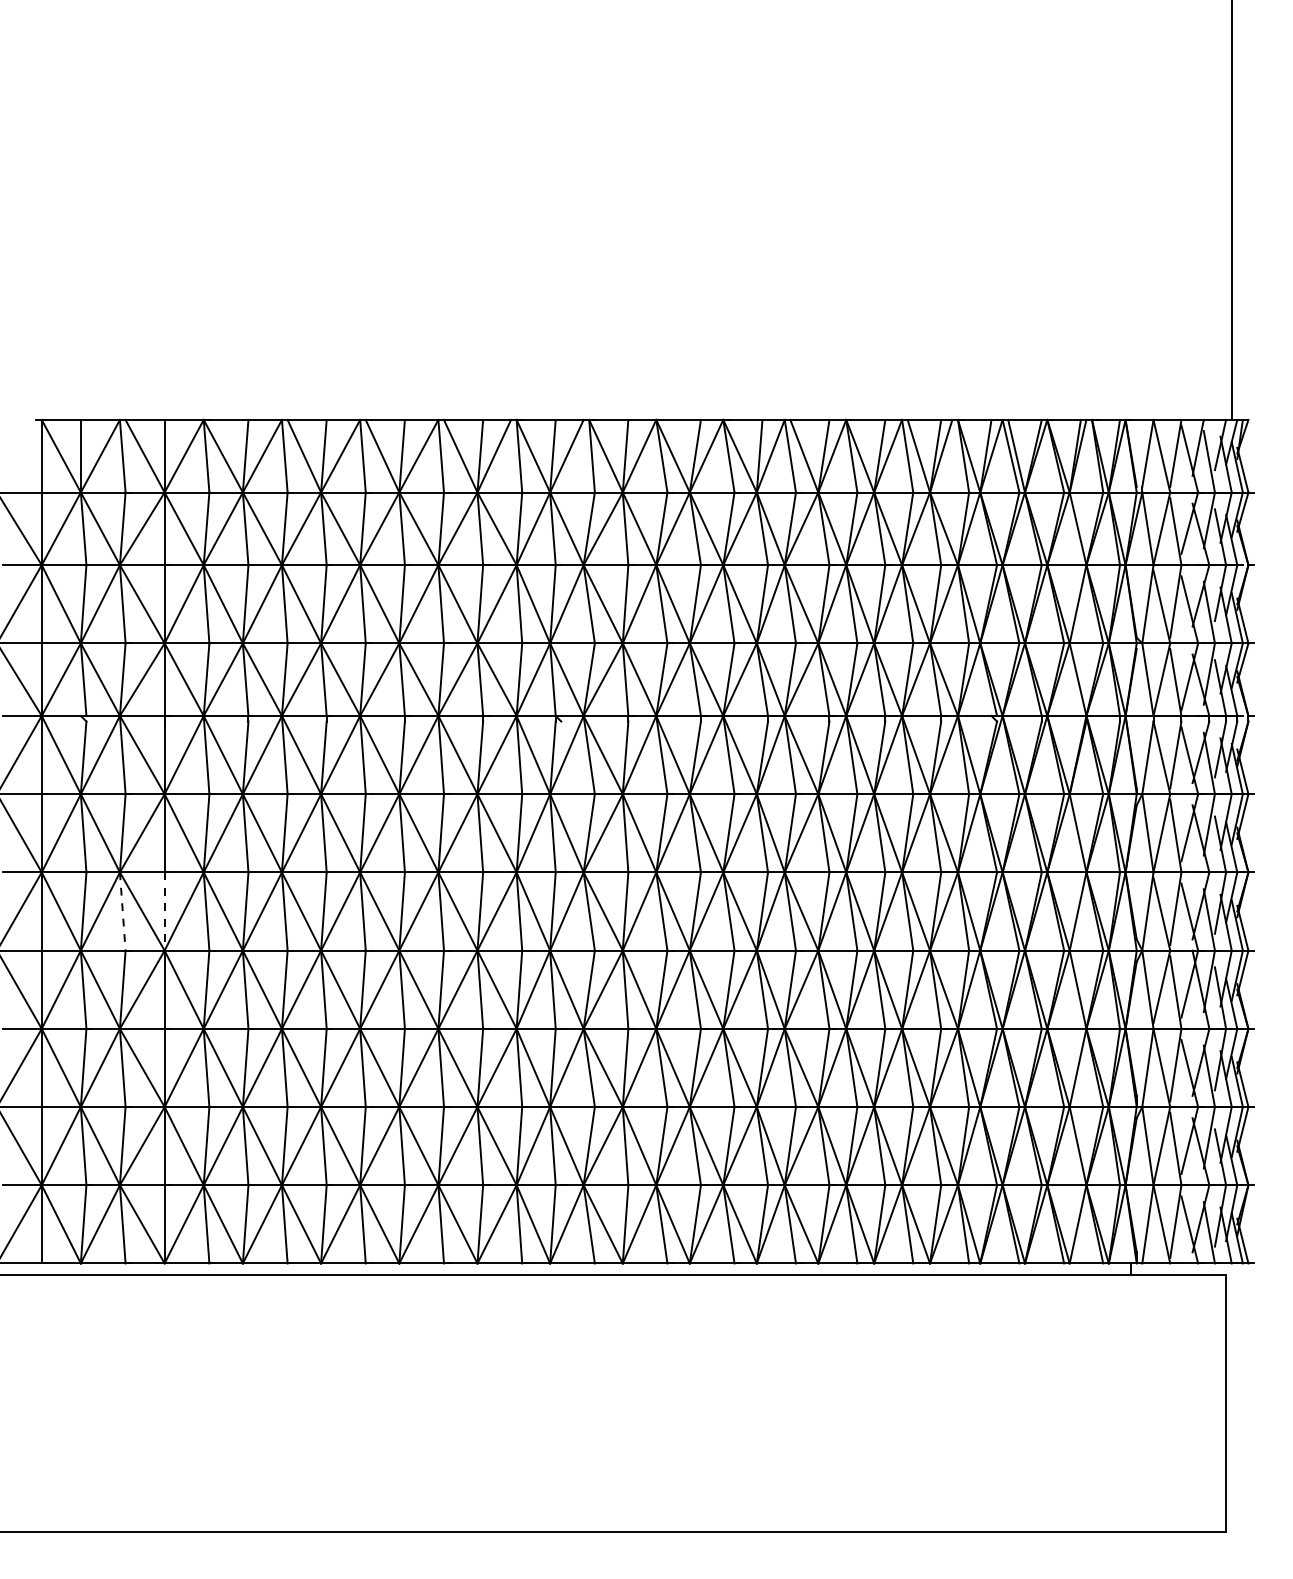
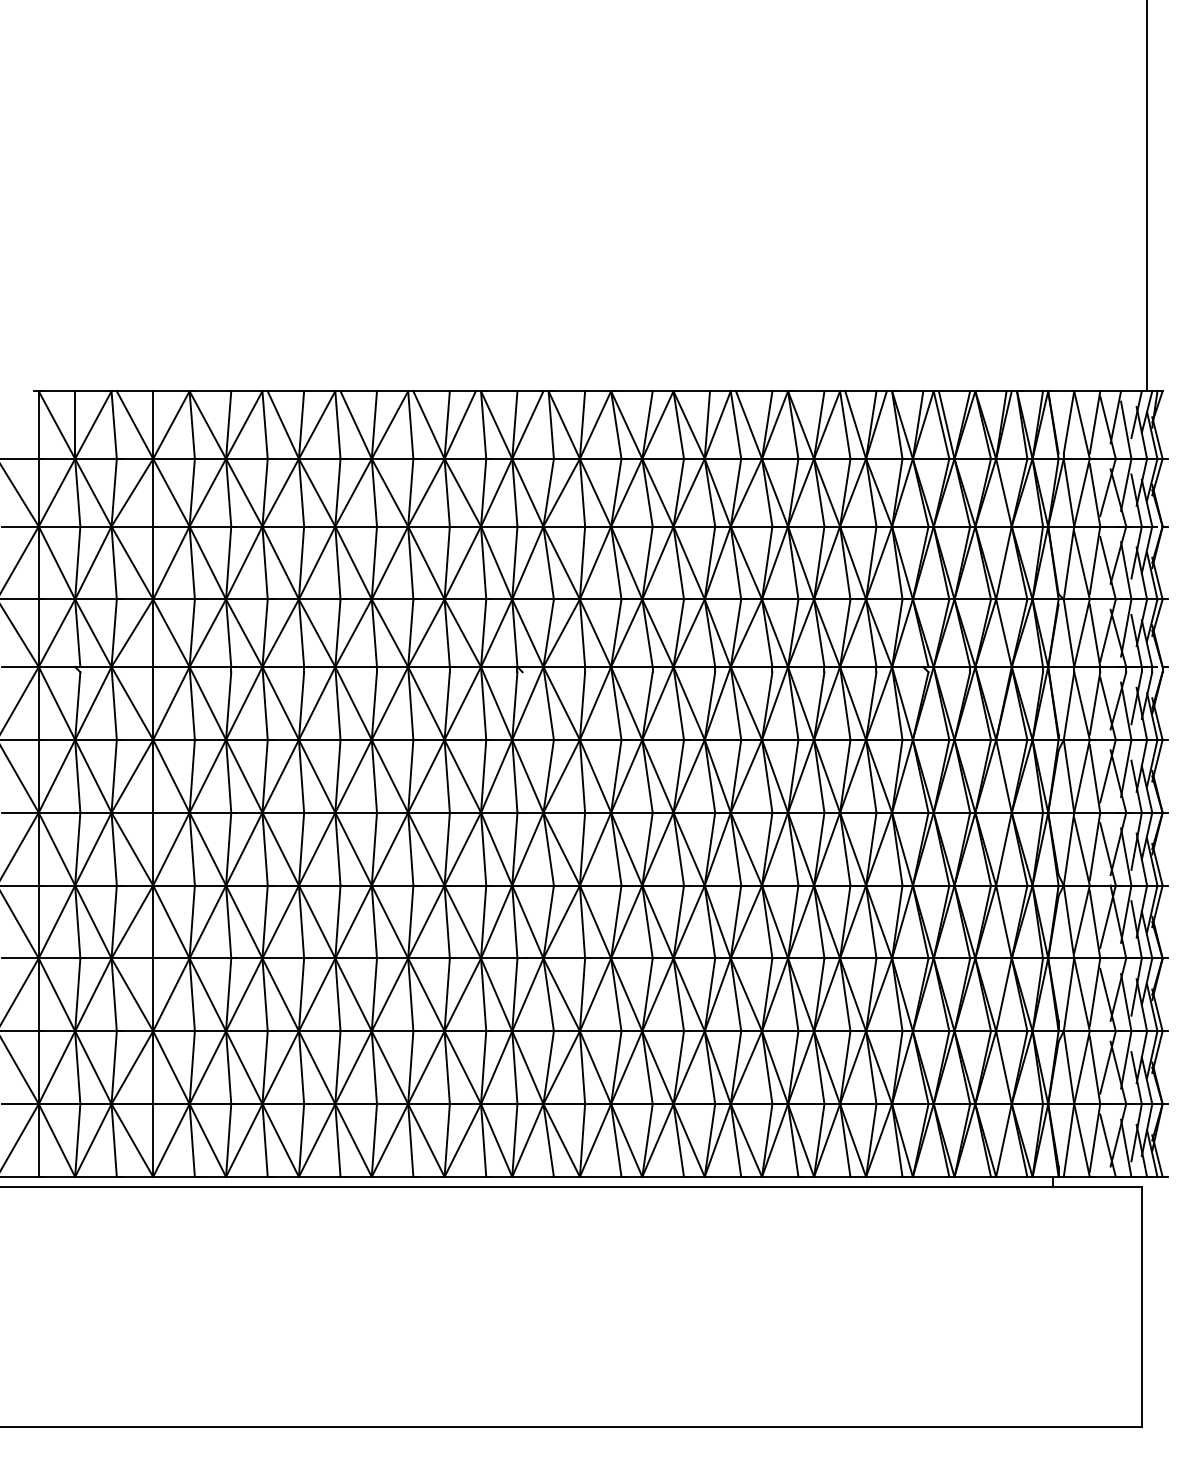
line: (122, 912) -> (113, 850), dashed -> solid
line: (164, 912) -> (153, 850), dashed -> solid

